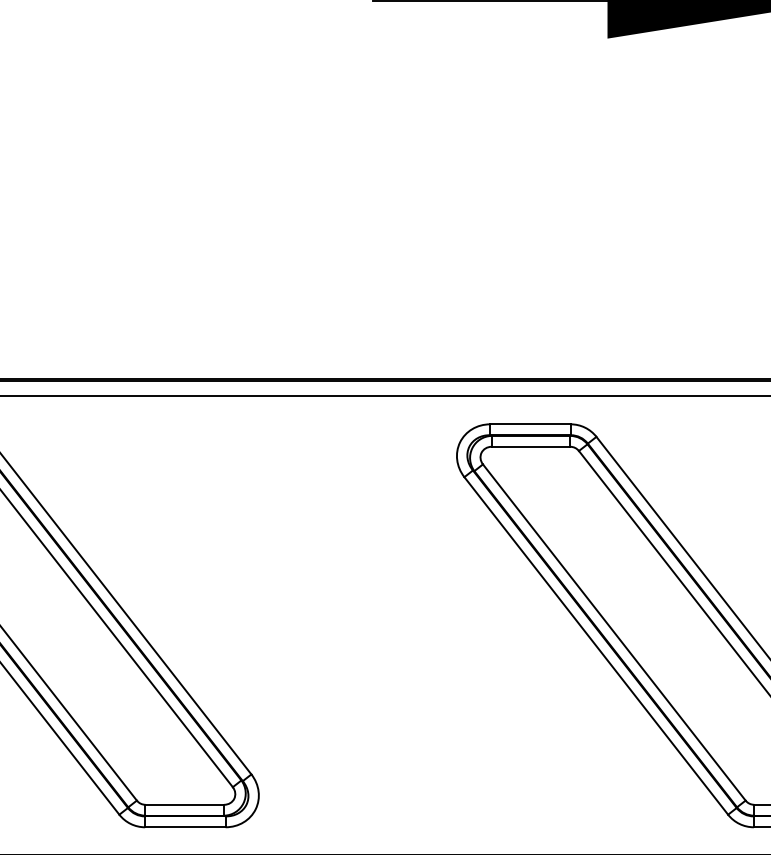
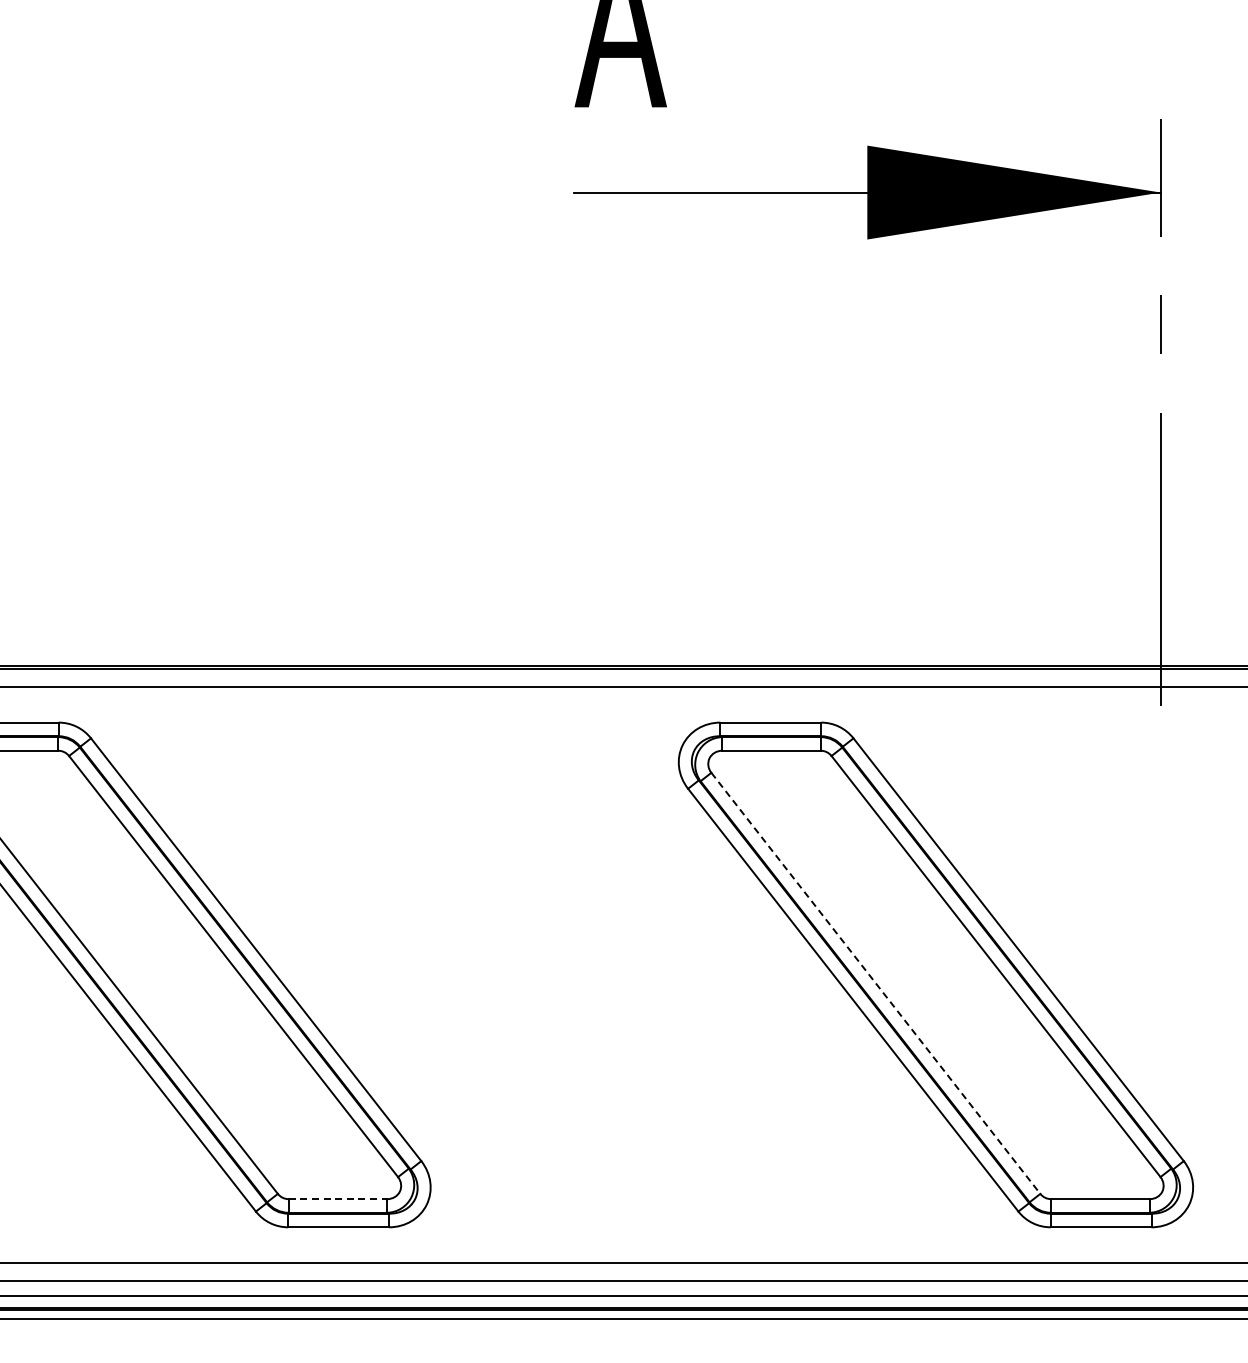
line: (614, 632) -> (876, 983), solid -> dashed
line: (185, 805) -> (338, 1199), solid -> dashed

